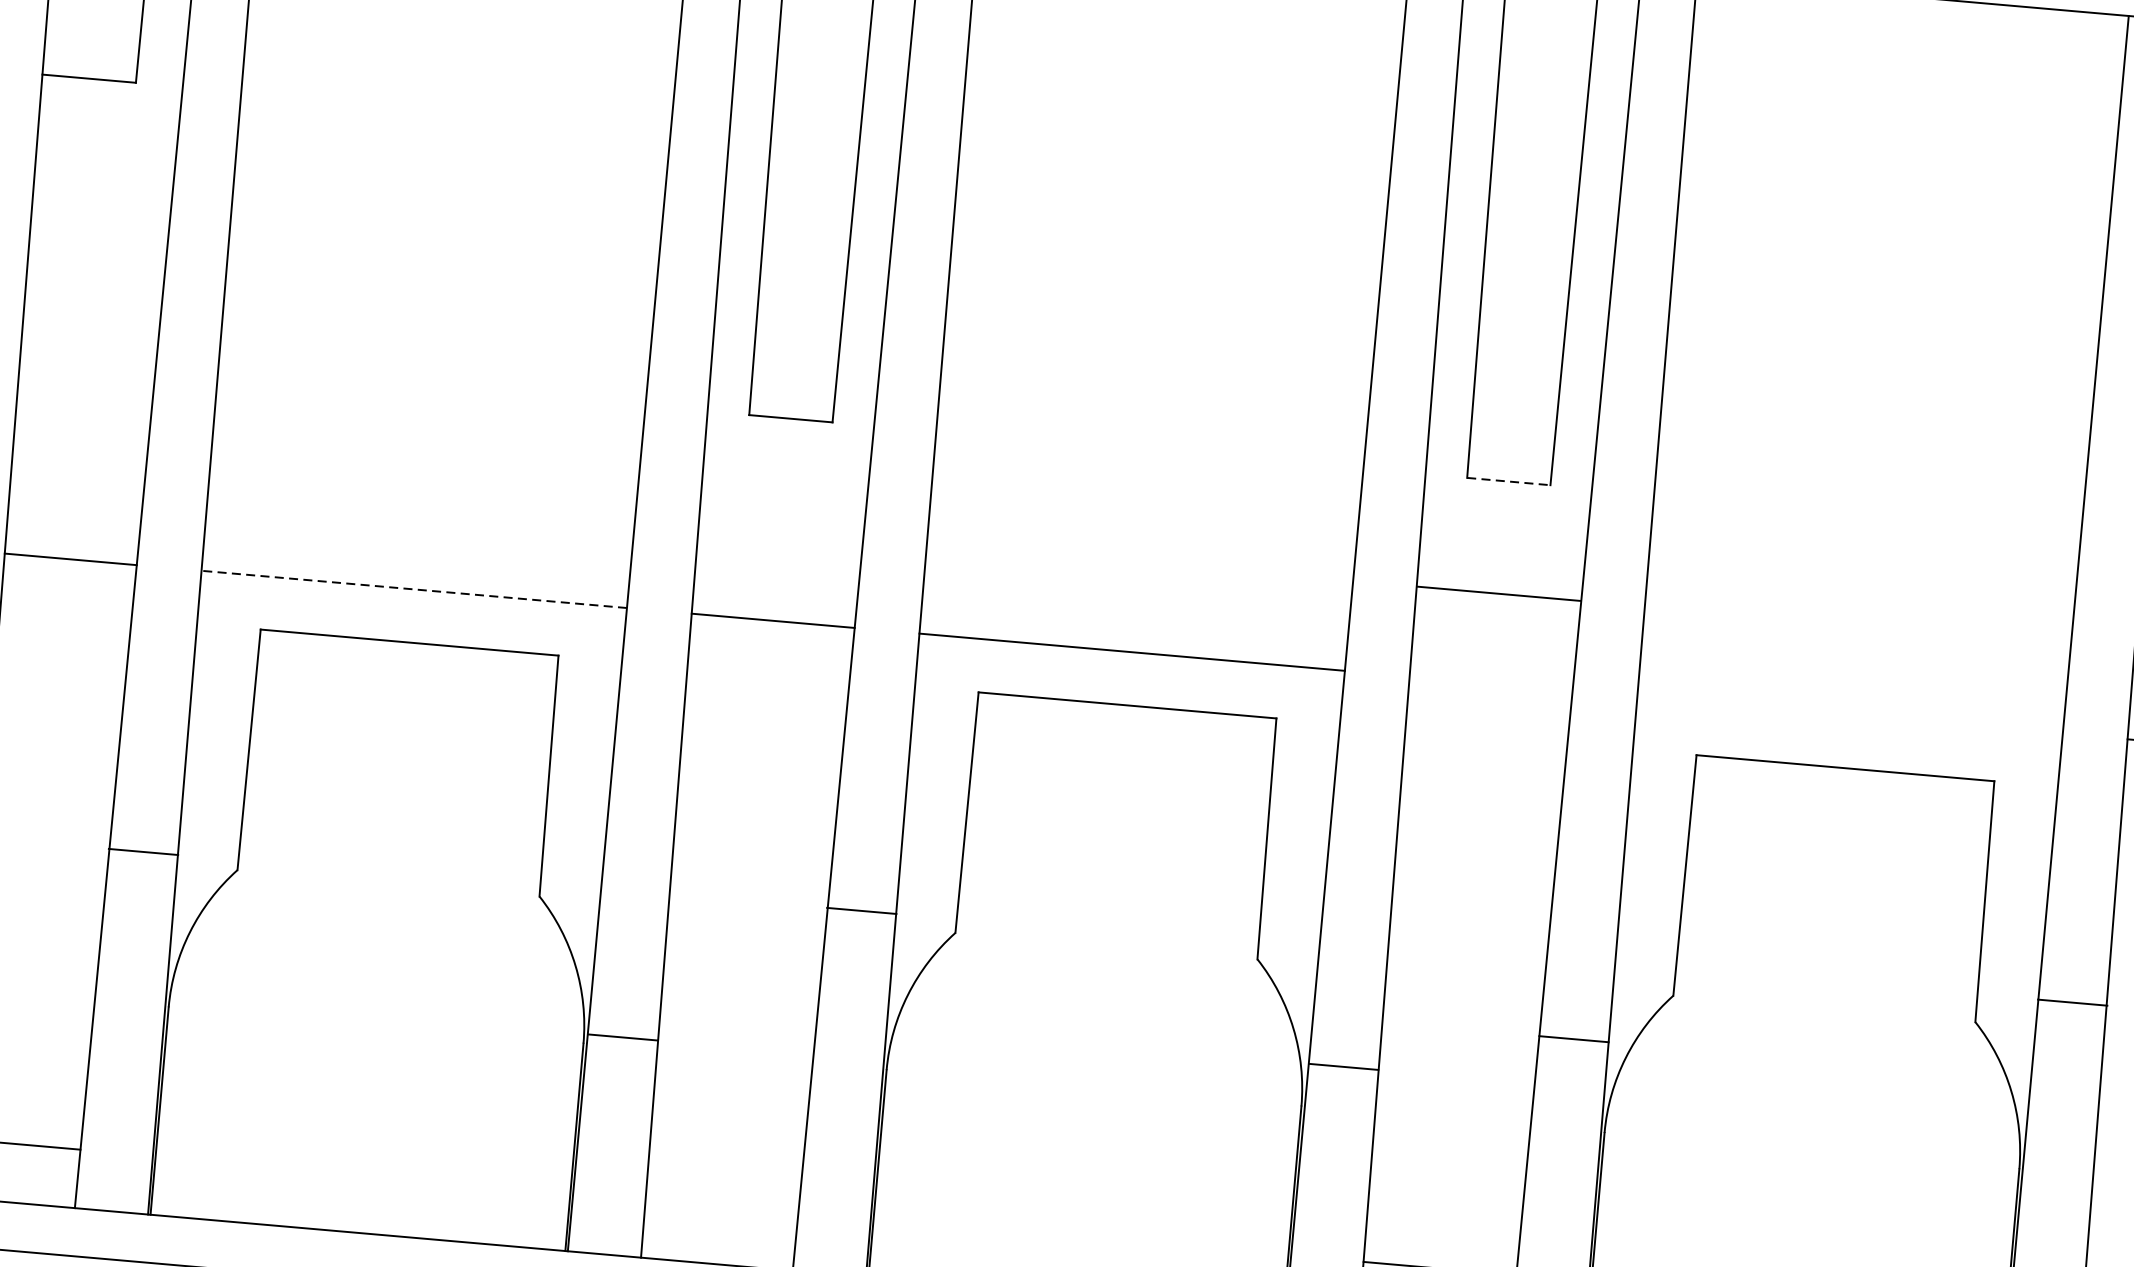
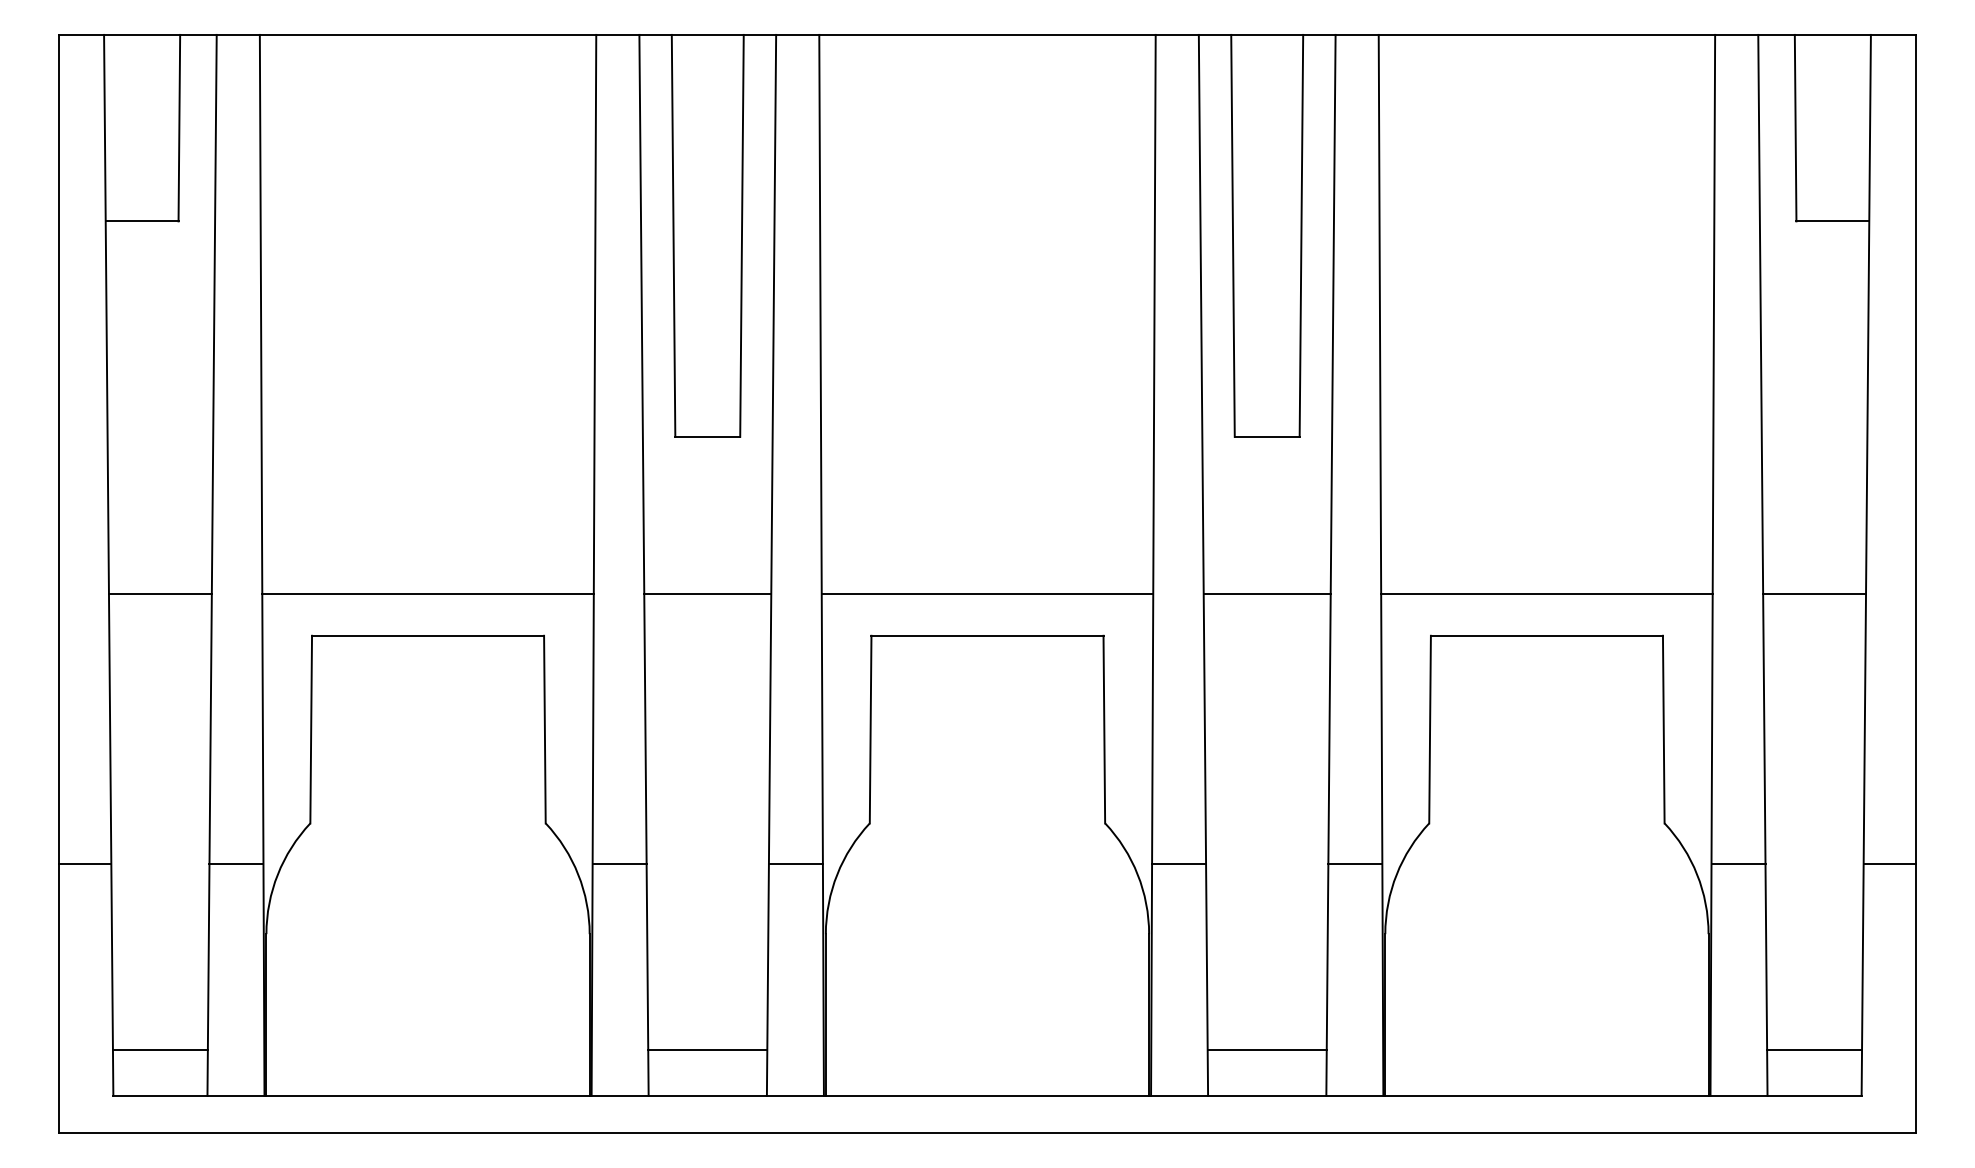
line: (1509, 481) -> (1267, 436), dashed -> solid
line: (414, 589) -> (428, 594), dashed -> solid
line: (1498, 593) -> (1266, 594), moved
line: (1849, 715) -> (1546, 594), added
line: (143, 851) -> (236, 863), moved
line: (861, 910) -> (795, 863), moved
line: (2072, 1002) -> (1738, 863), moved
line: (622, 1037) -> (619, 863), moved
line: (1344, 1066) -> (1179, 863), moved
line: (721, 1206) -> (707, 1050), added

